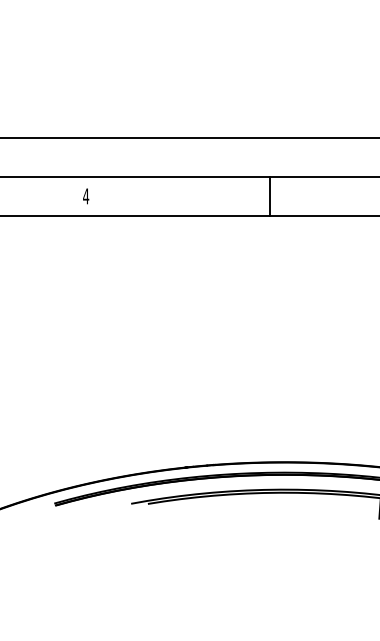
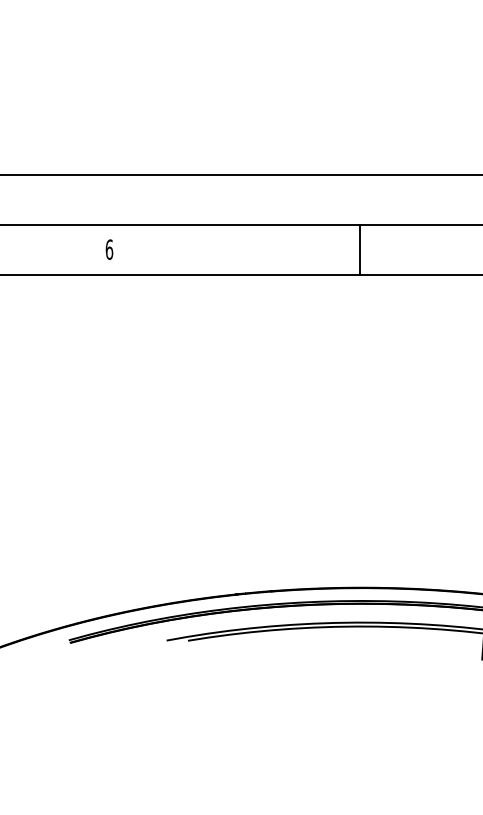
text: (86, 196) -> (109, 249), 4 -> 6
line: (269, 197) -> (359, 250), moved

